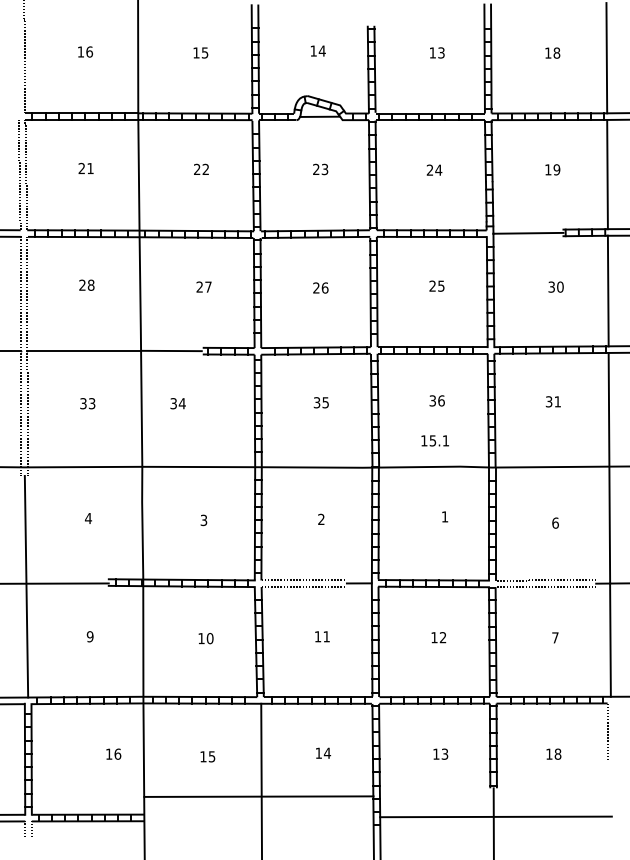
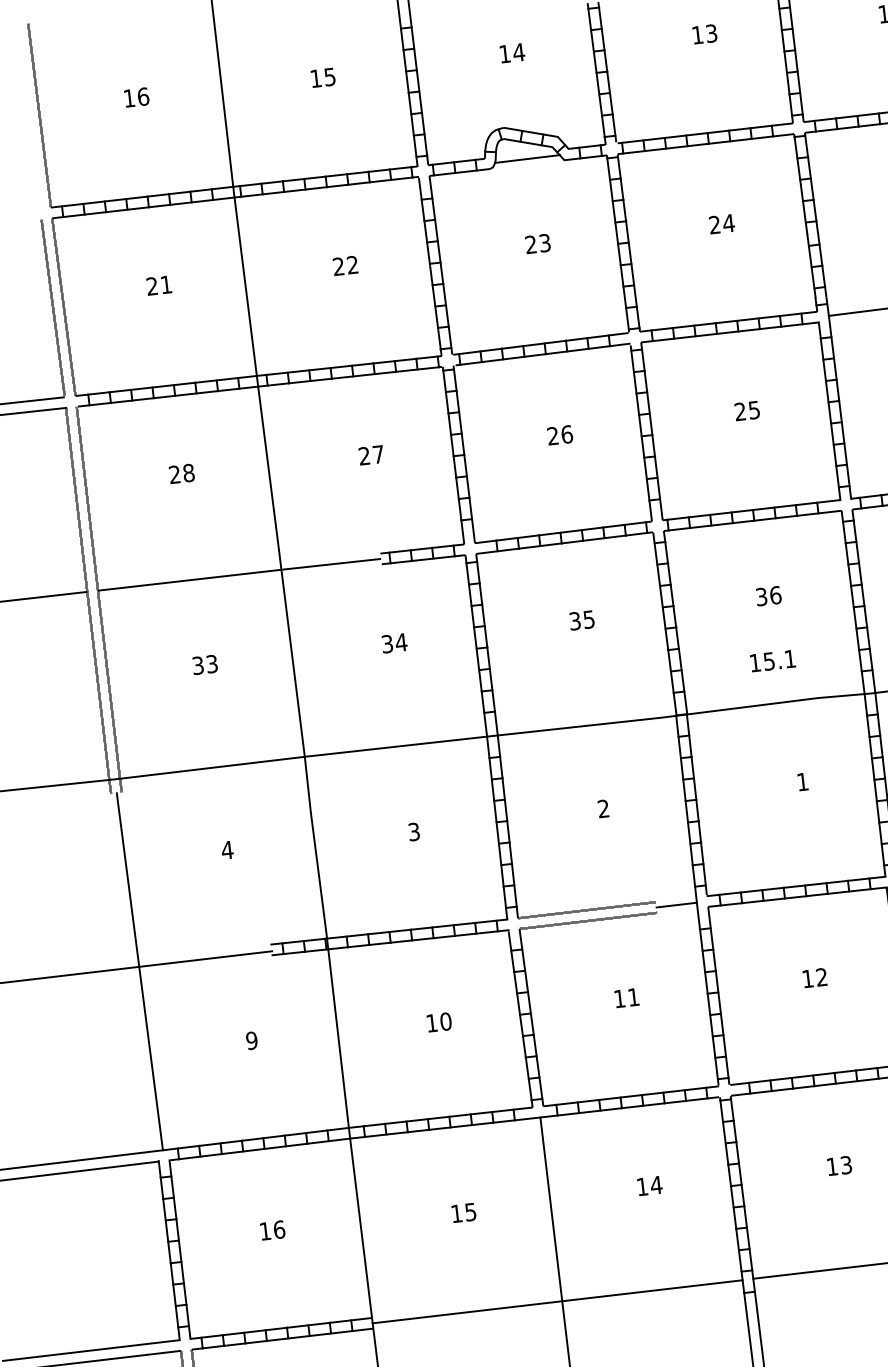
text: (177, 403) -> (393, 643), moved
text: (113, 753) -> (272, 1229), moved
line: (258, 796) -> (556, 1301), moved

